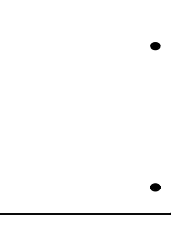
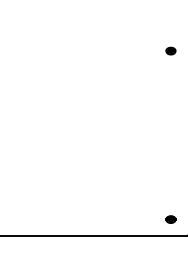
part: (154, 187) -> (170, 219), moved

